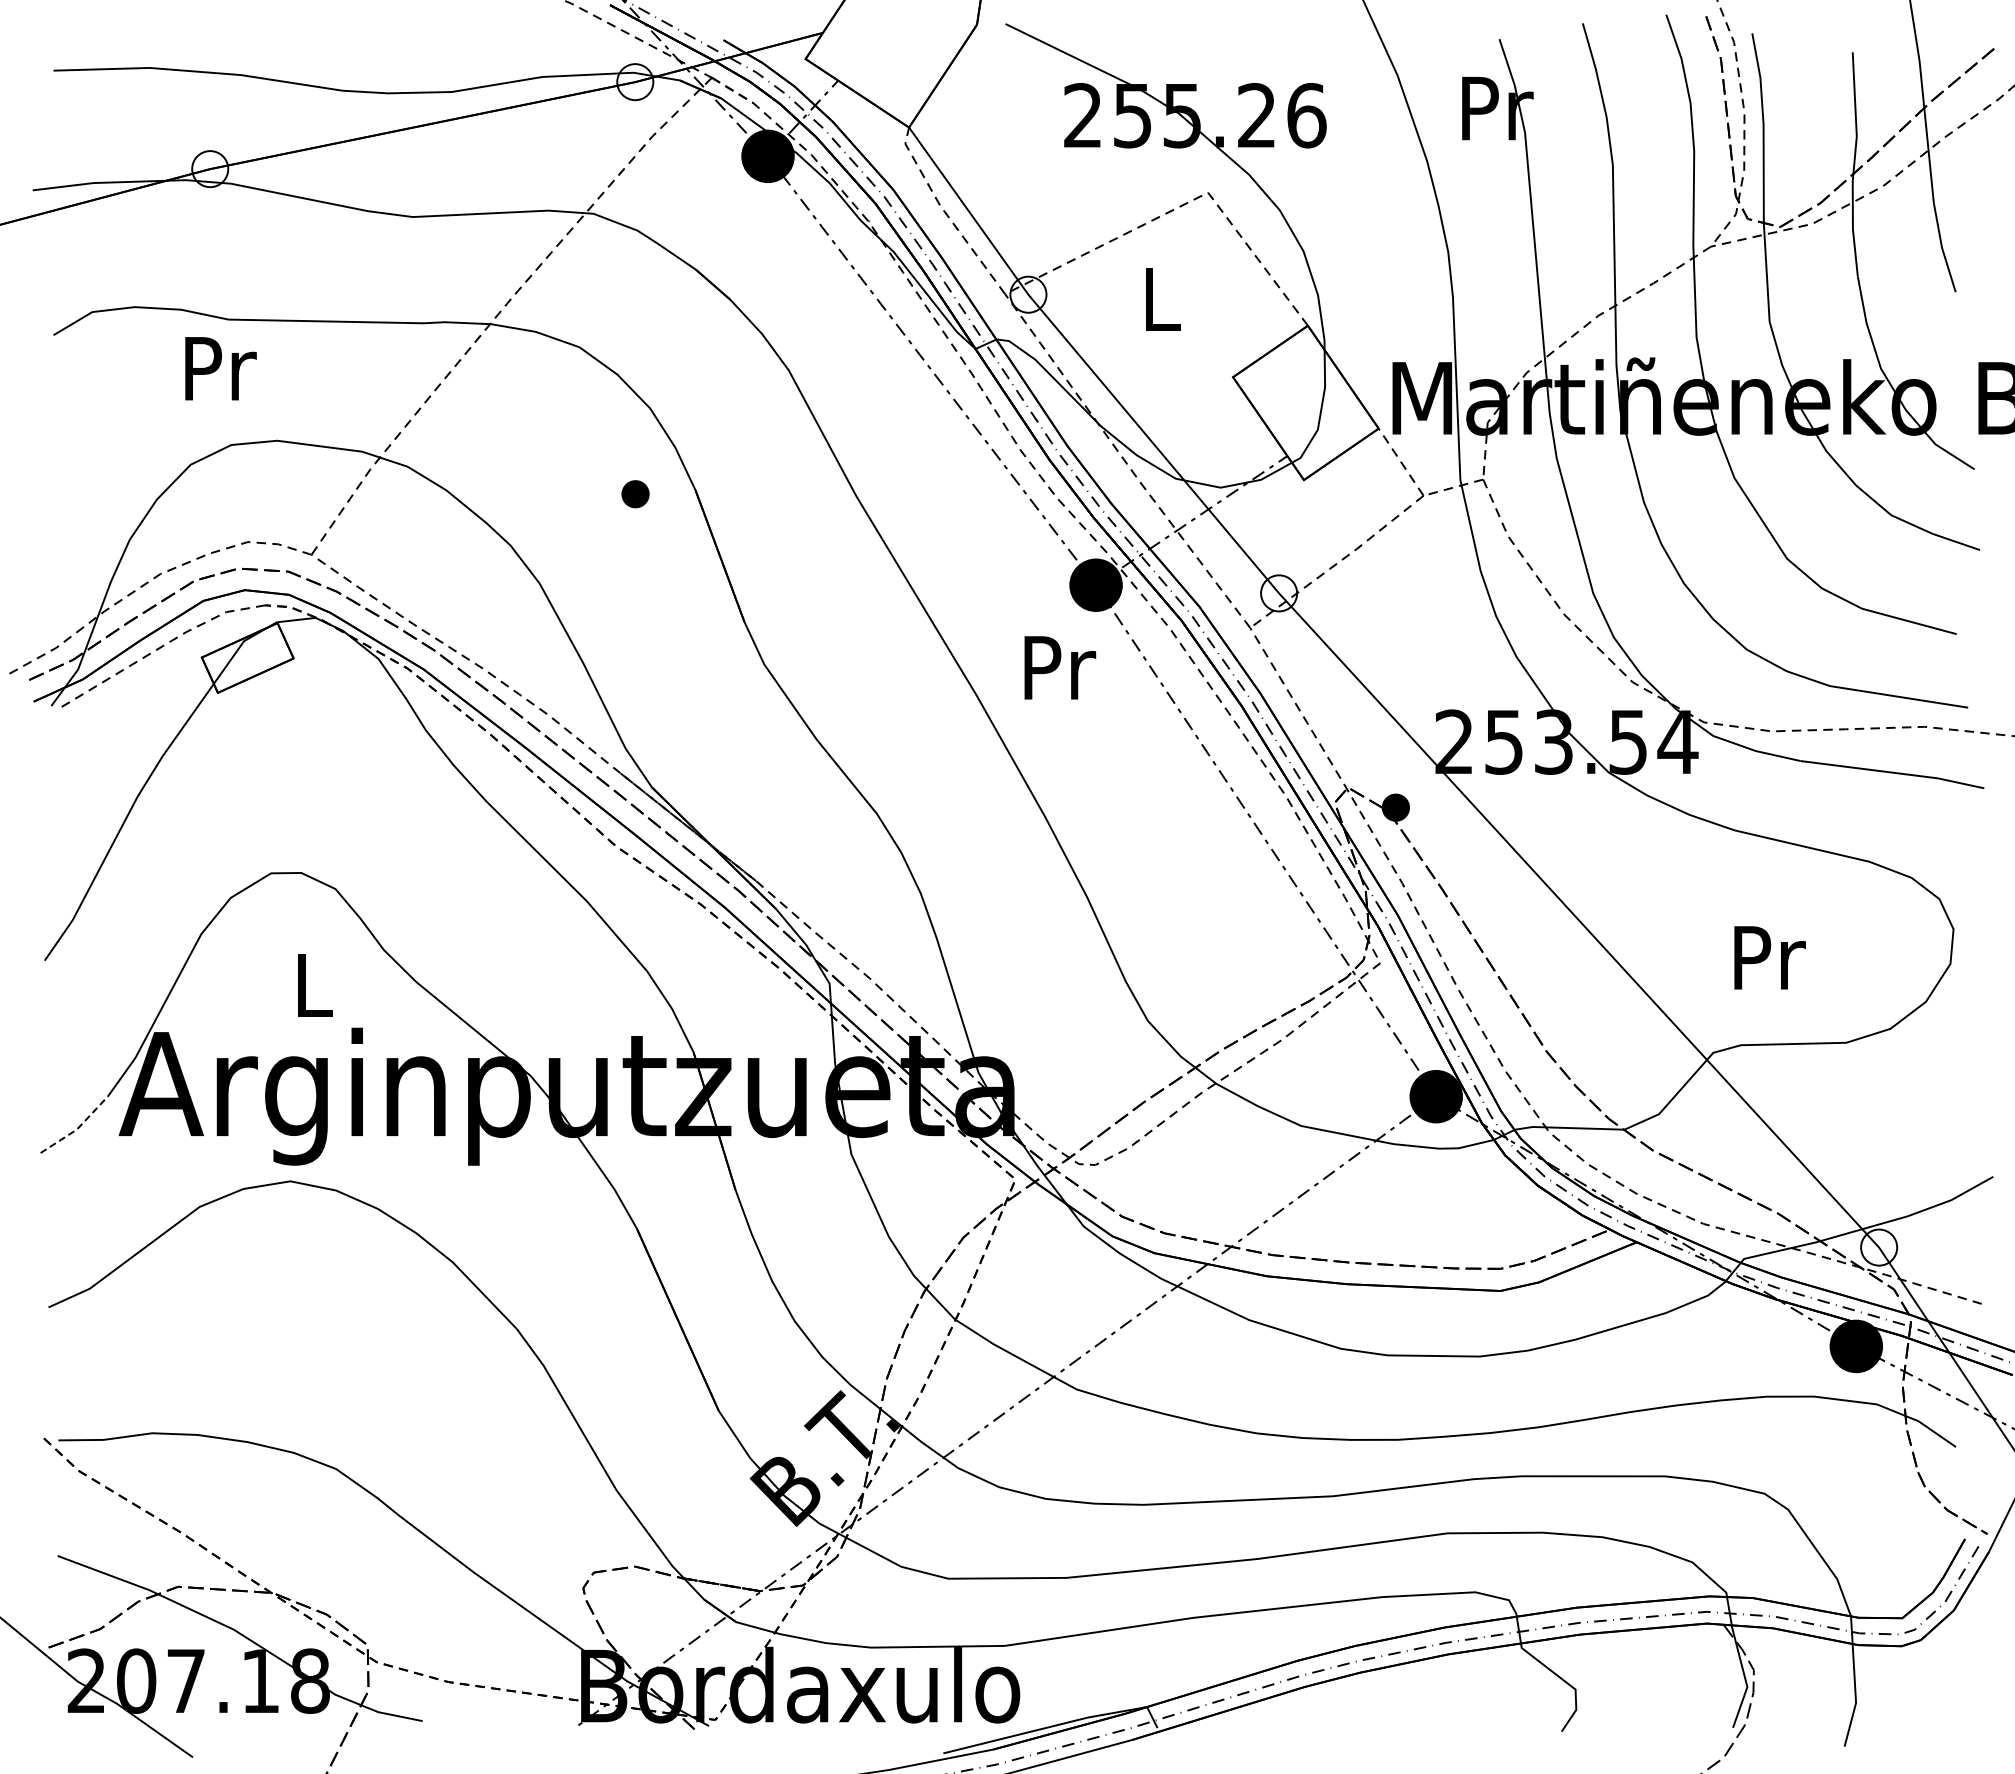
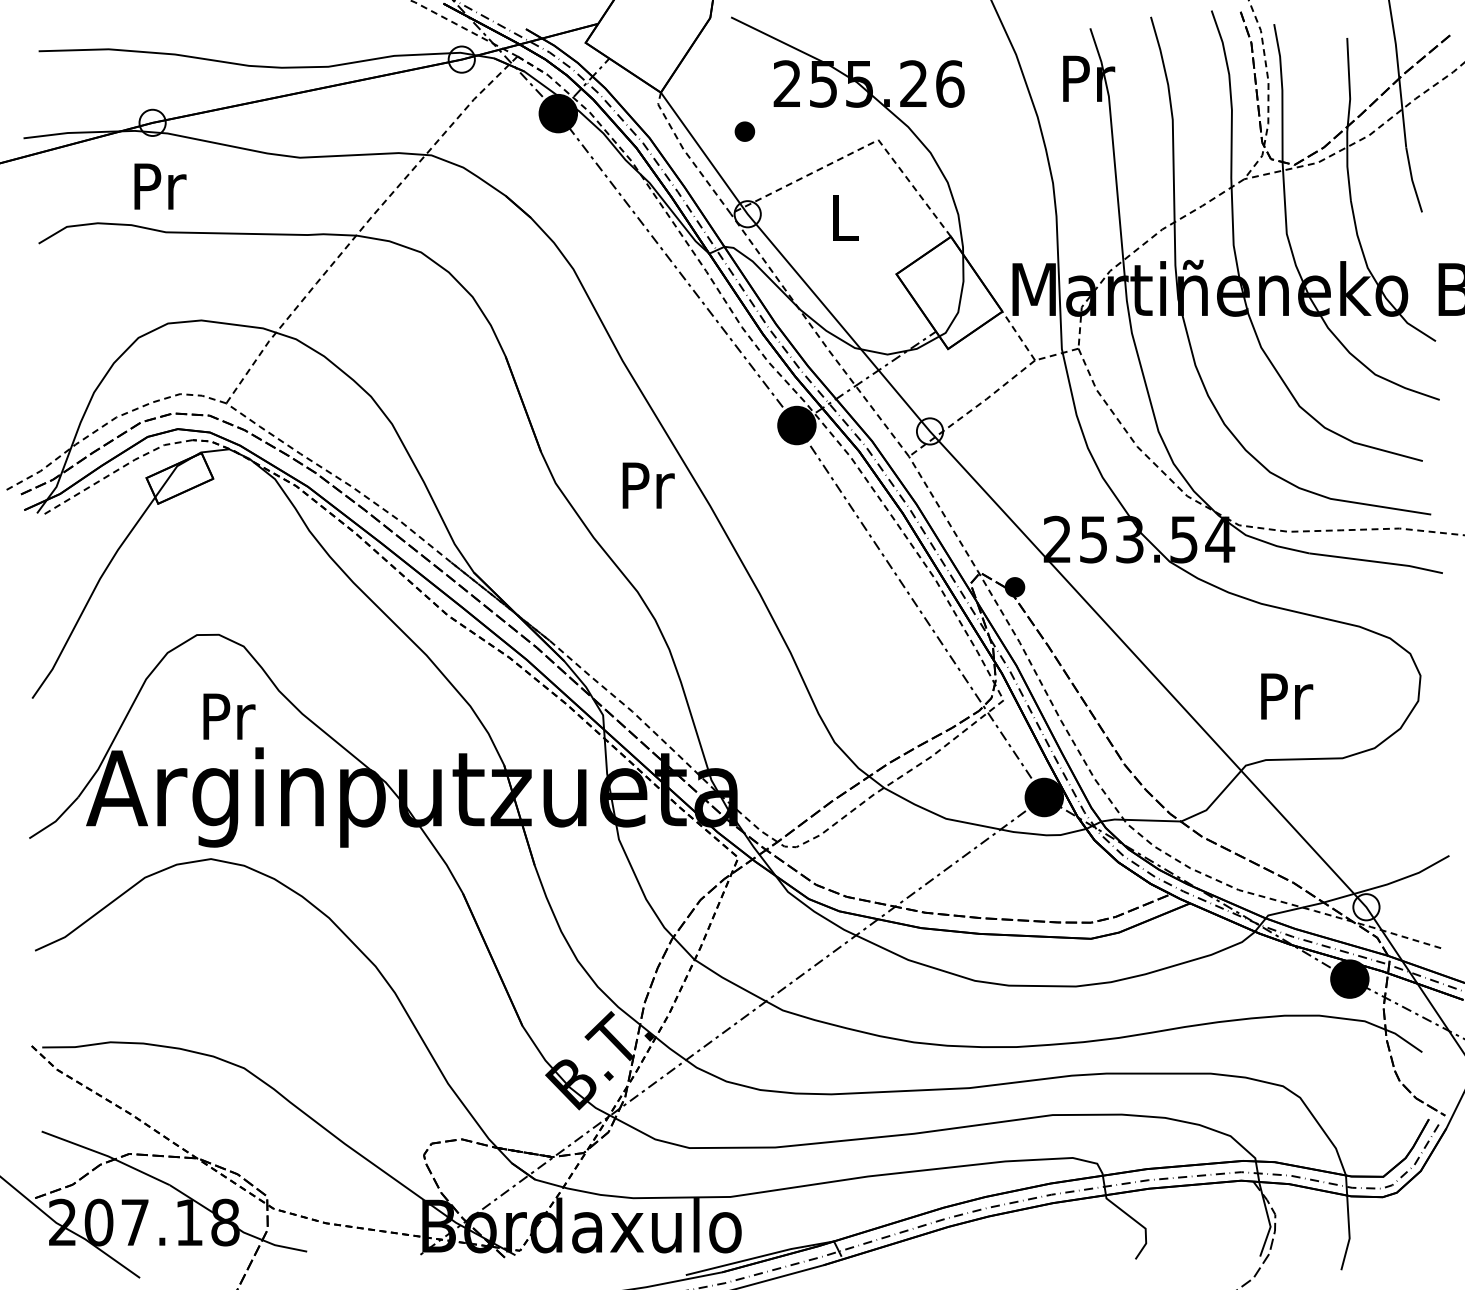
text: (220, 368) -> (160, 186), moved
part: (635, 494) -> (744, 131), moved
text: (1060, 667) -> (648, 485), moved
text: (315, 985) -> (229, 716), L -> Pr
line: (77, 1128) -> (56, 820), dashed -> solid

